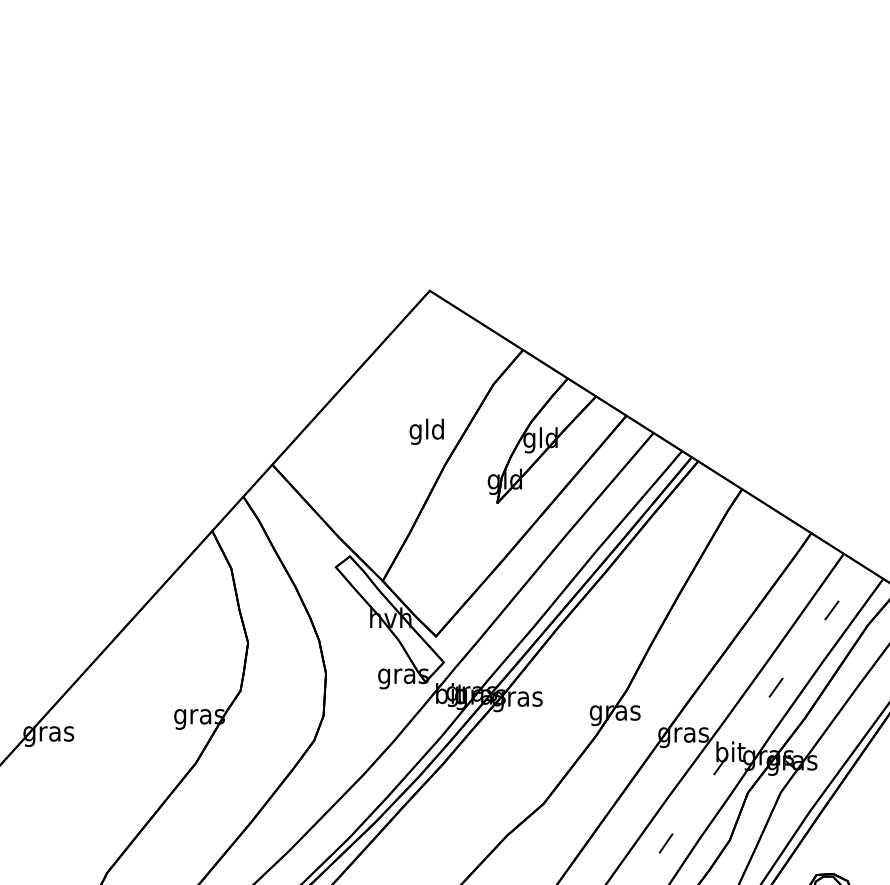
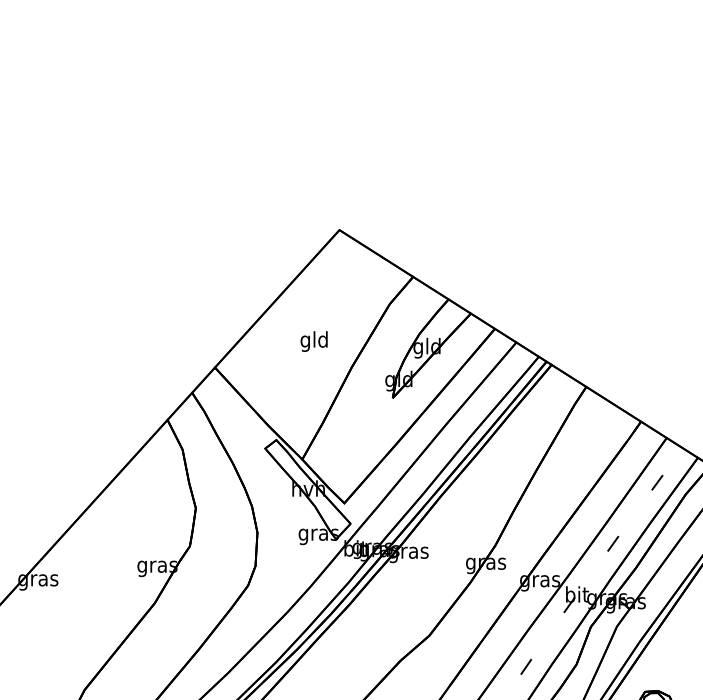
text: (426, 431) -> (313, 341), moved

